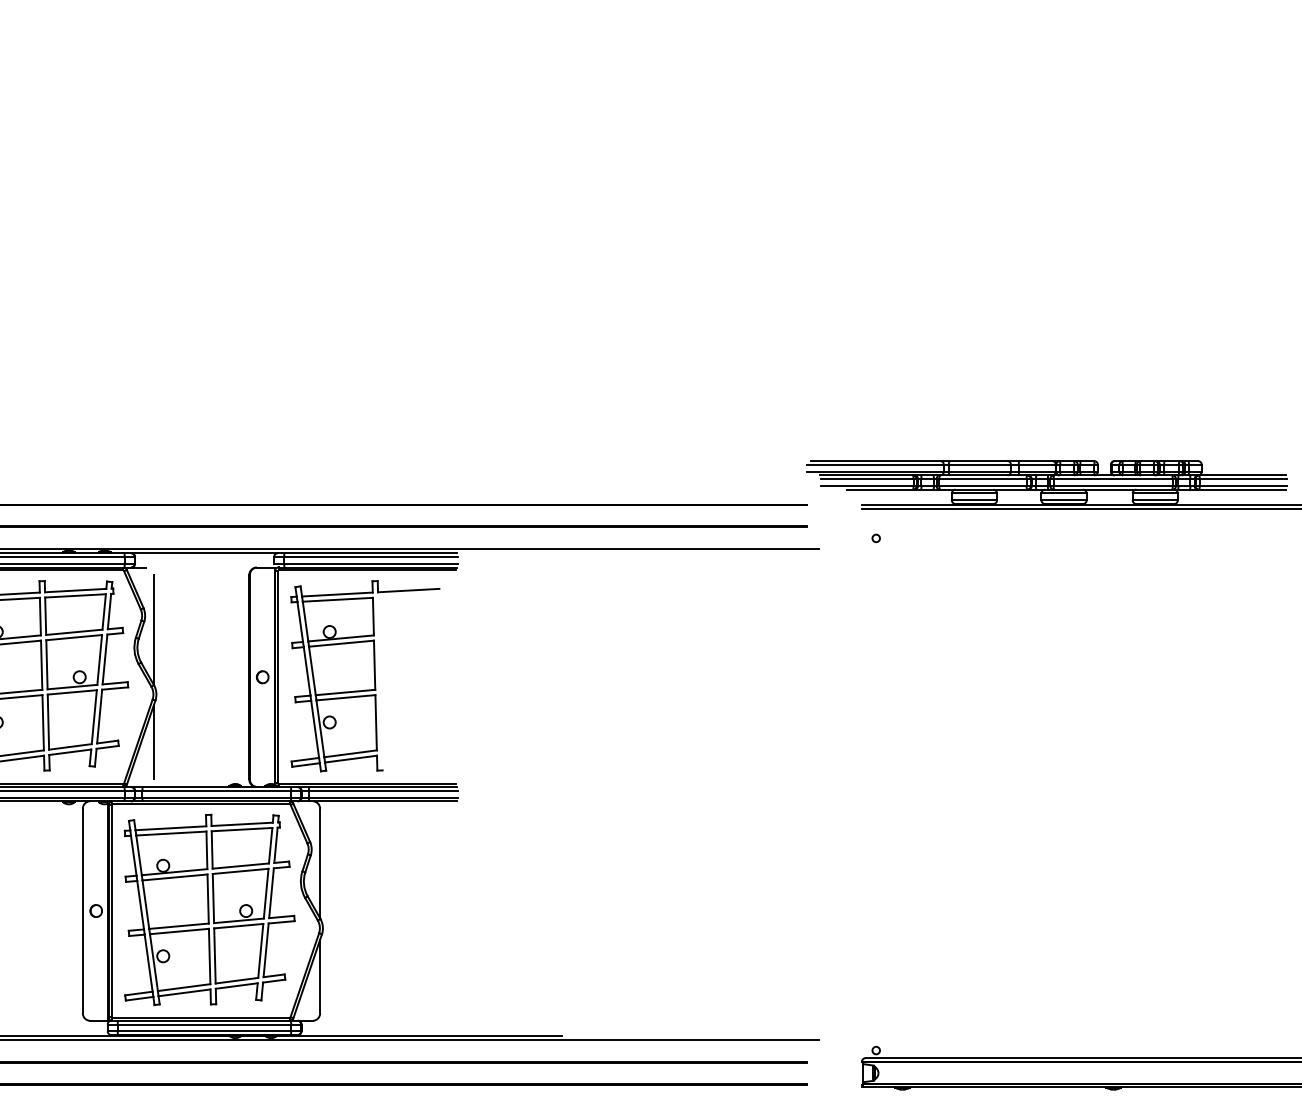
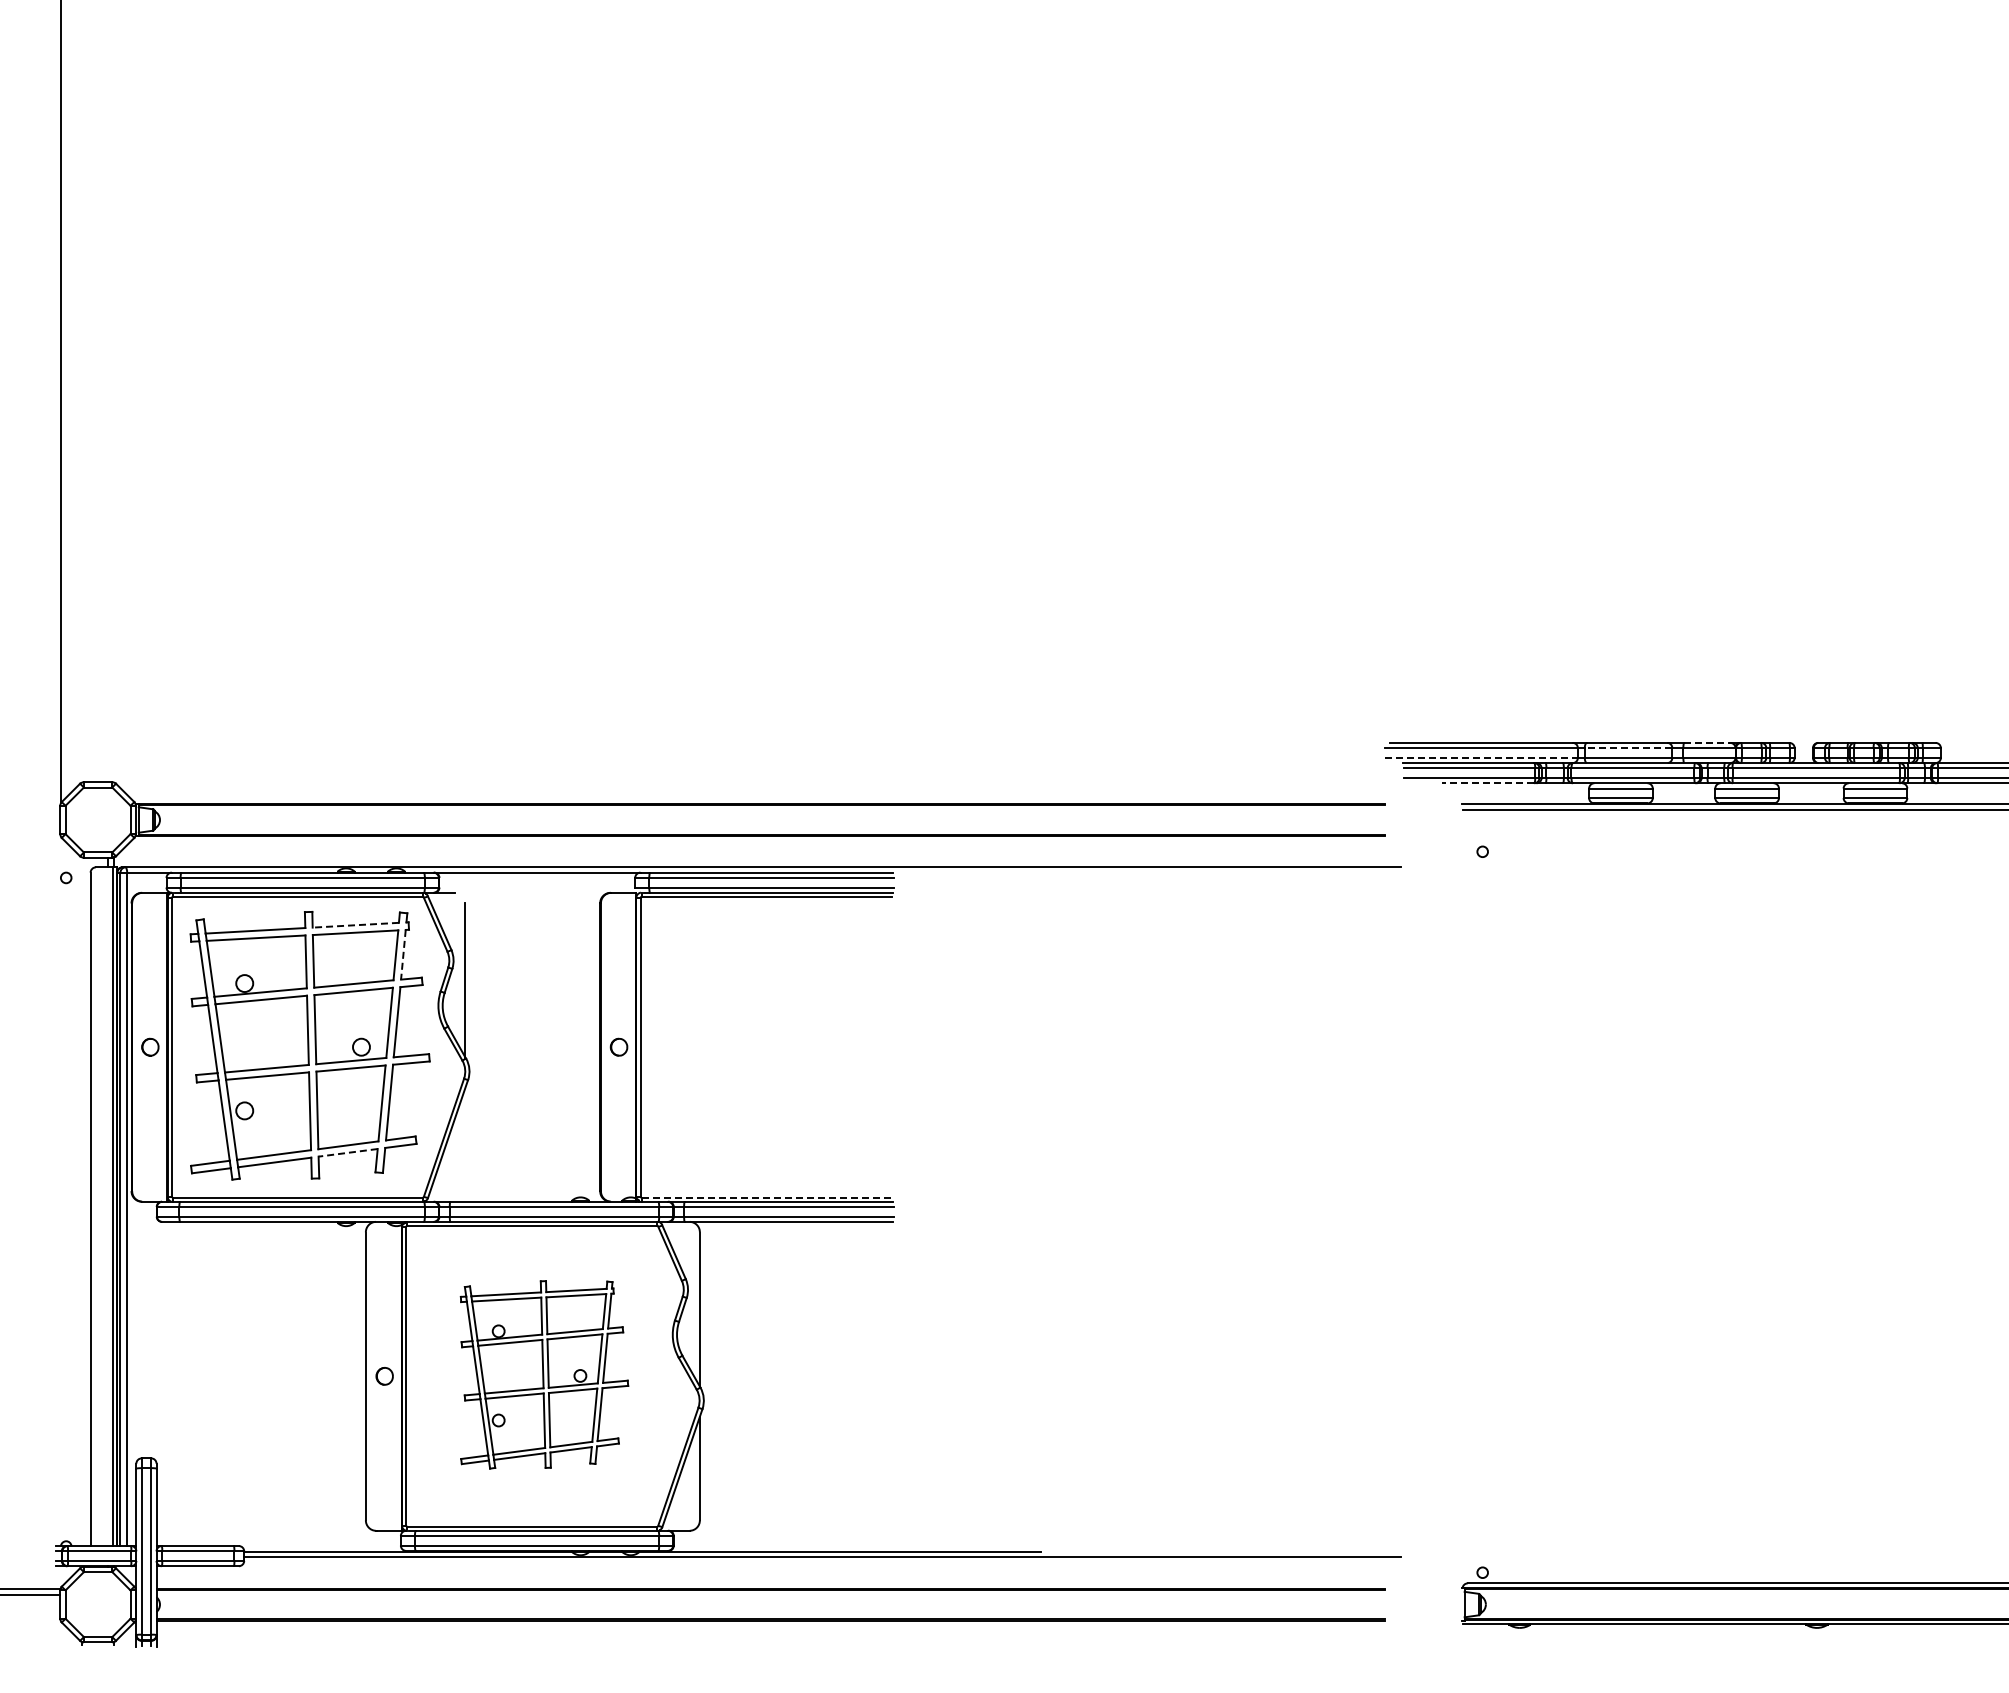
line: (1035, 460) -> (1707, 742), solid -> dashed
line: (979, 465) -> (1628, 748), solid -> dashed
line: (876, 471) -> (1482, 757), solid -> dashed
line: (879, 489) -> (1487, 783), solid -> dashed
line: (75, 590) -> (355, 925), solid -> dashed
line: (109, 611) -> (403, 954), solid -> dashed
part: (365, 676) -> (763, 1045), removed
line: (153, 742) -> (465, 1139), removed
line: (70, 752) -> (348, 1152), solid -> dashed
line: (367, 784) -> (766, 1197), solid -> dashed
part: (209, 909) -> (544, 1374), size x0.7

